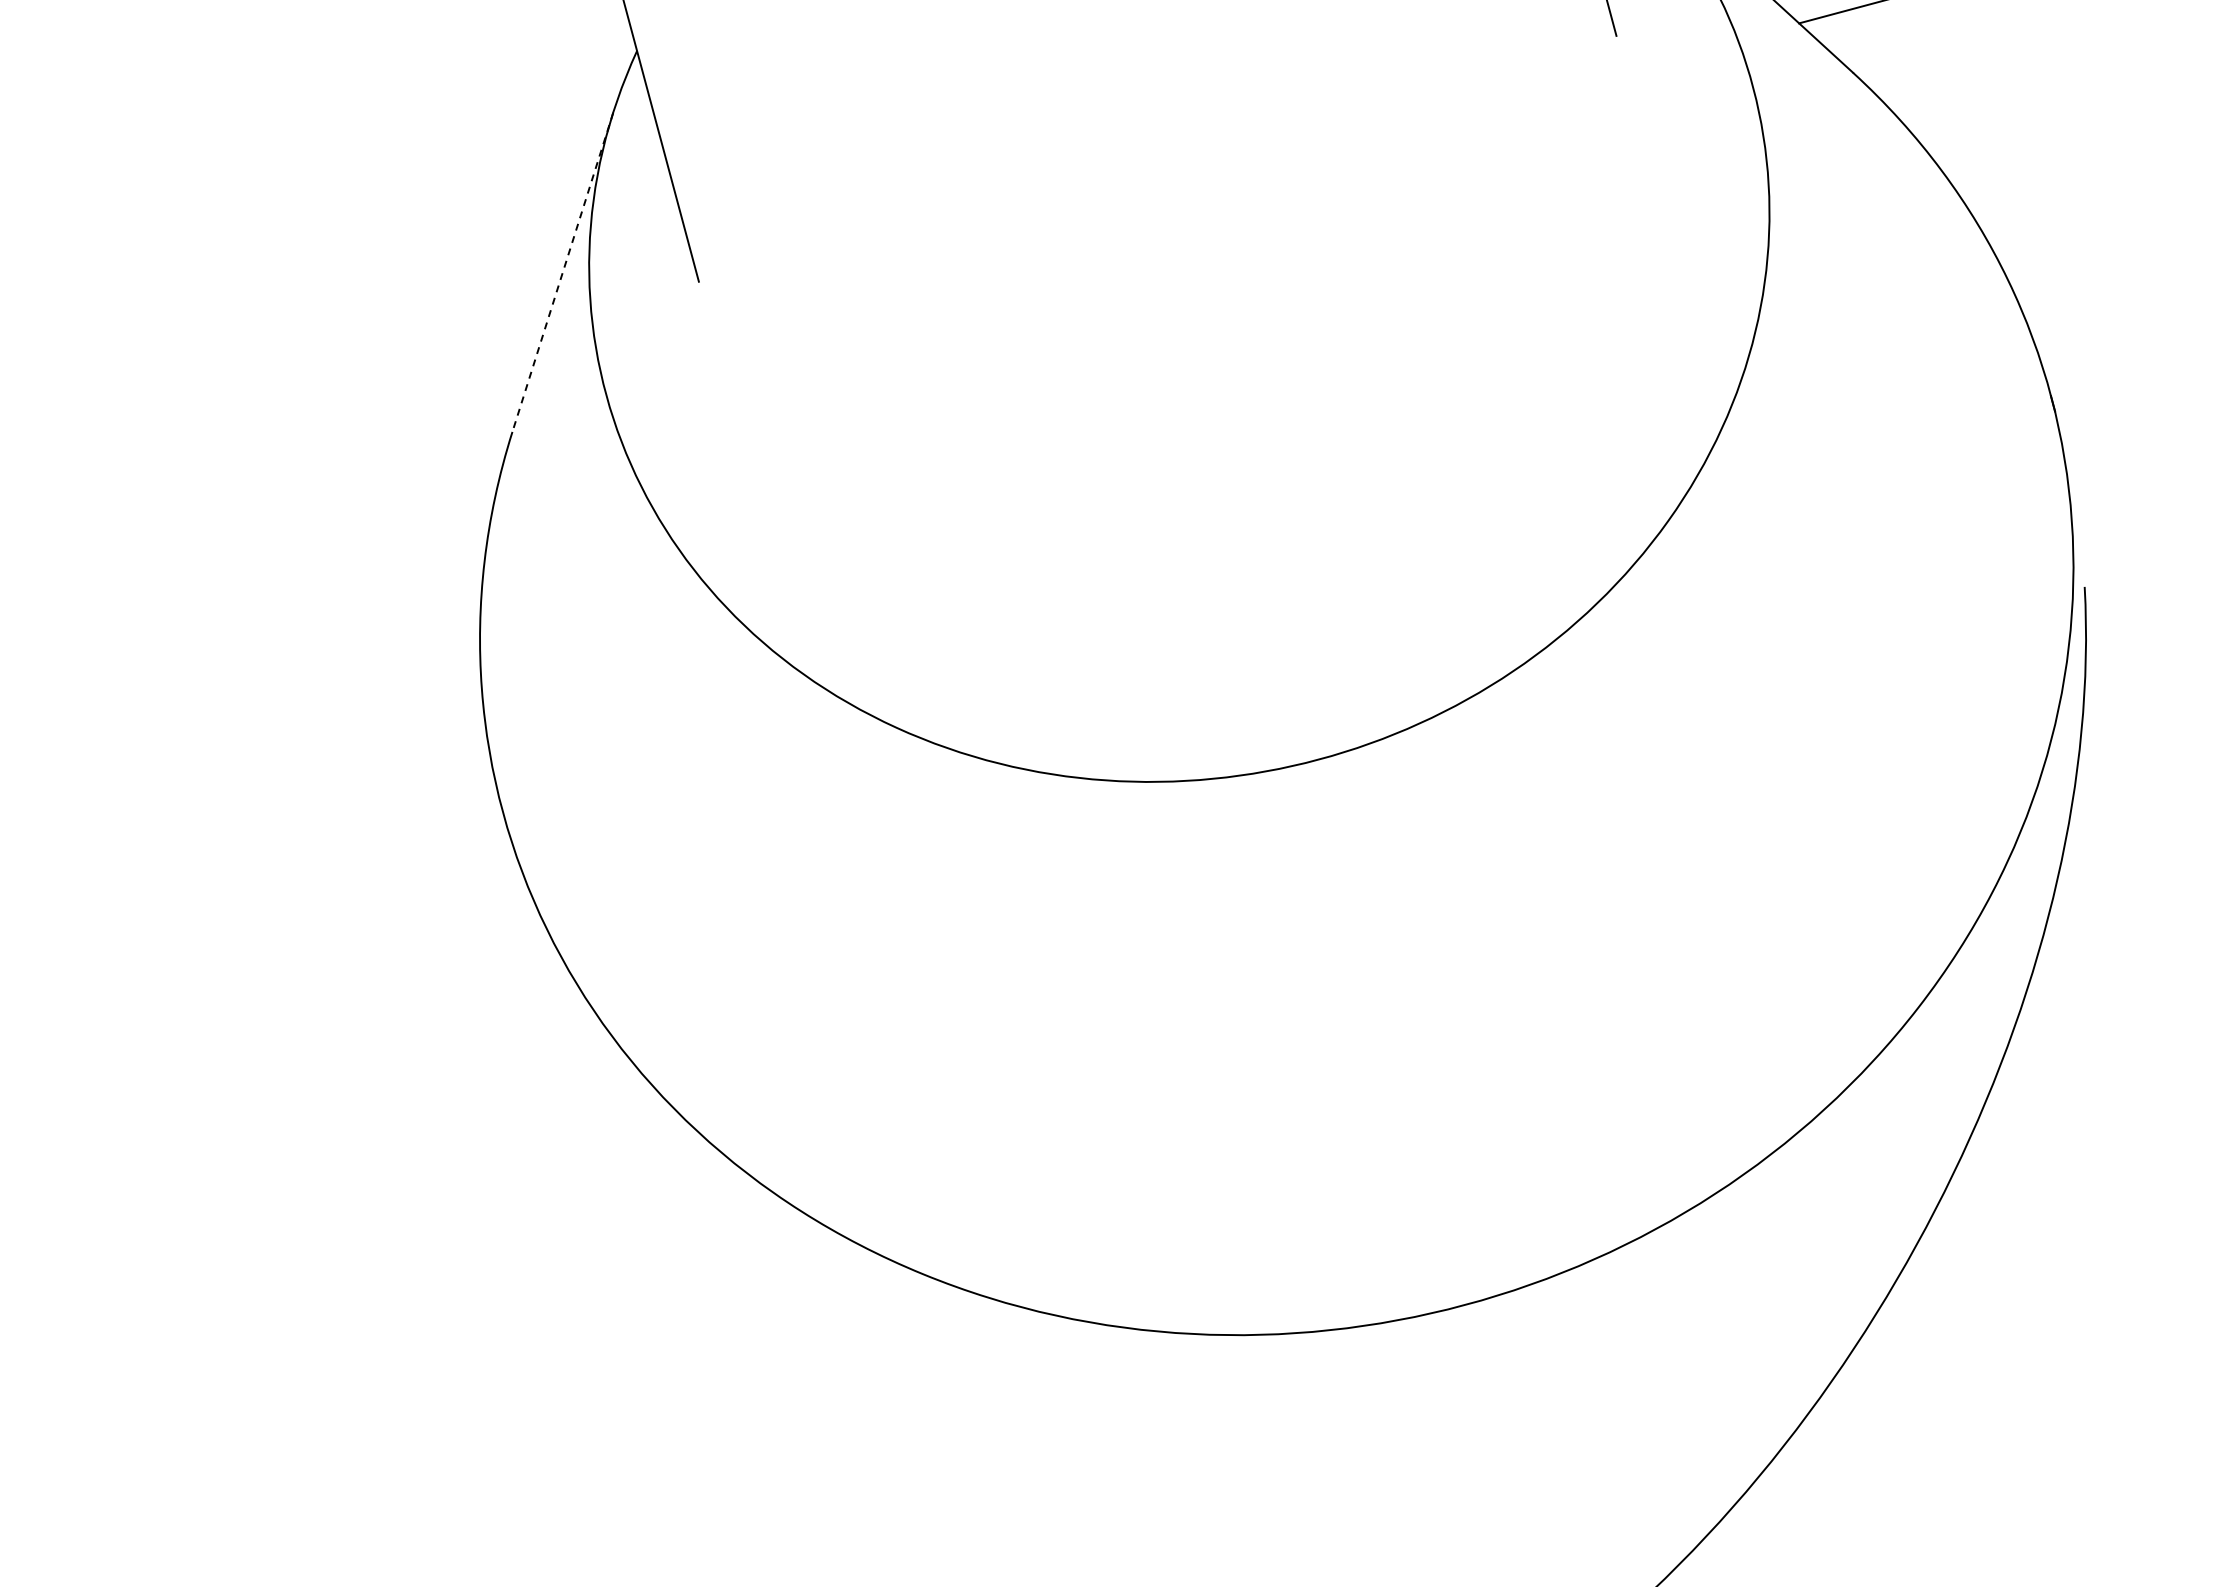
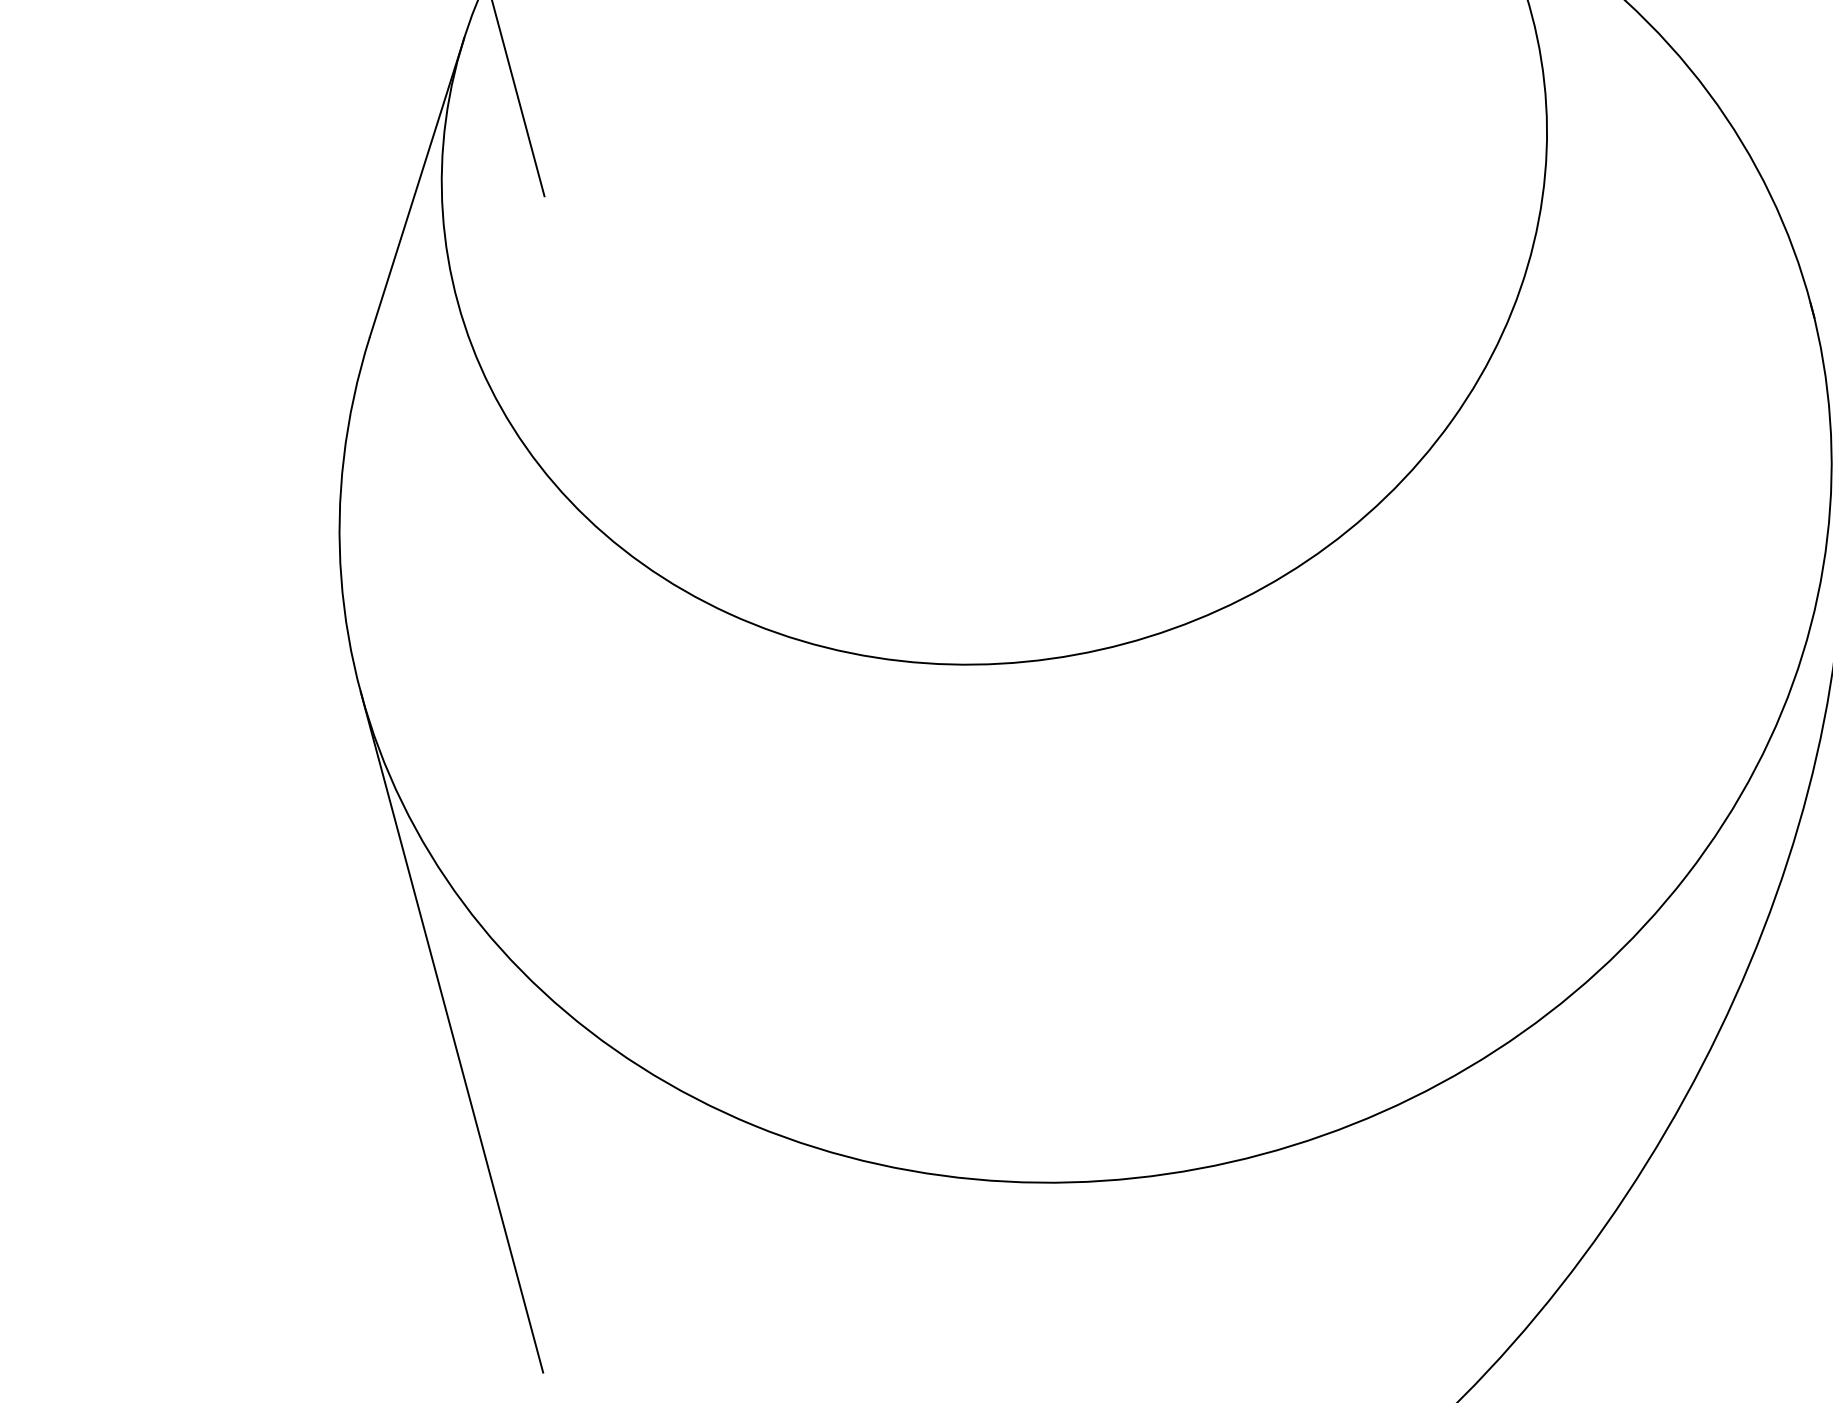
line: (562, 272) -> (416, 187), dashed -> solid
line: (599, 1173) -> (451, 1031), added

